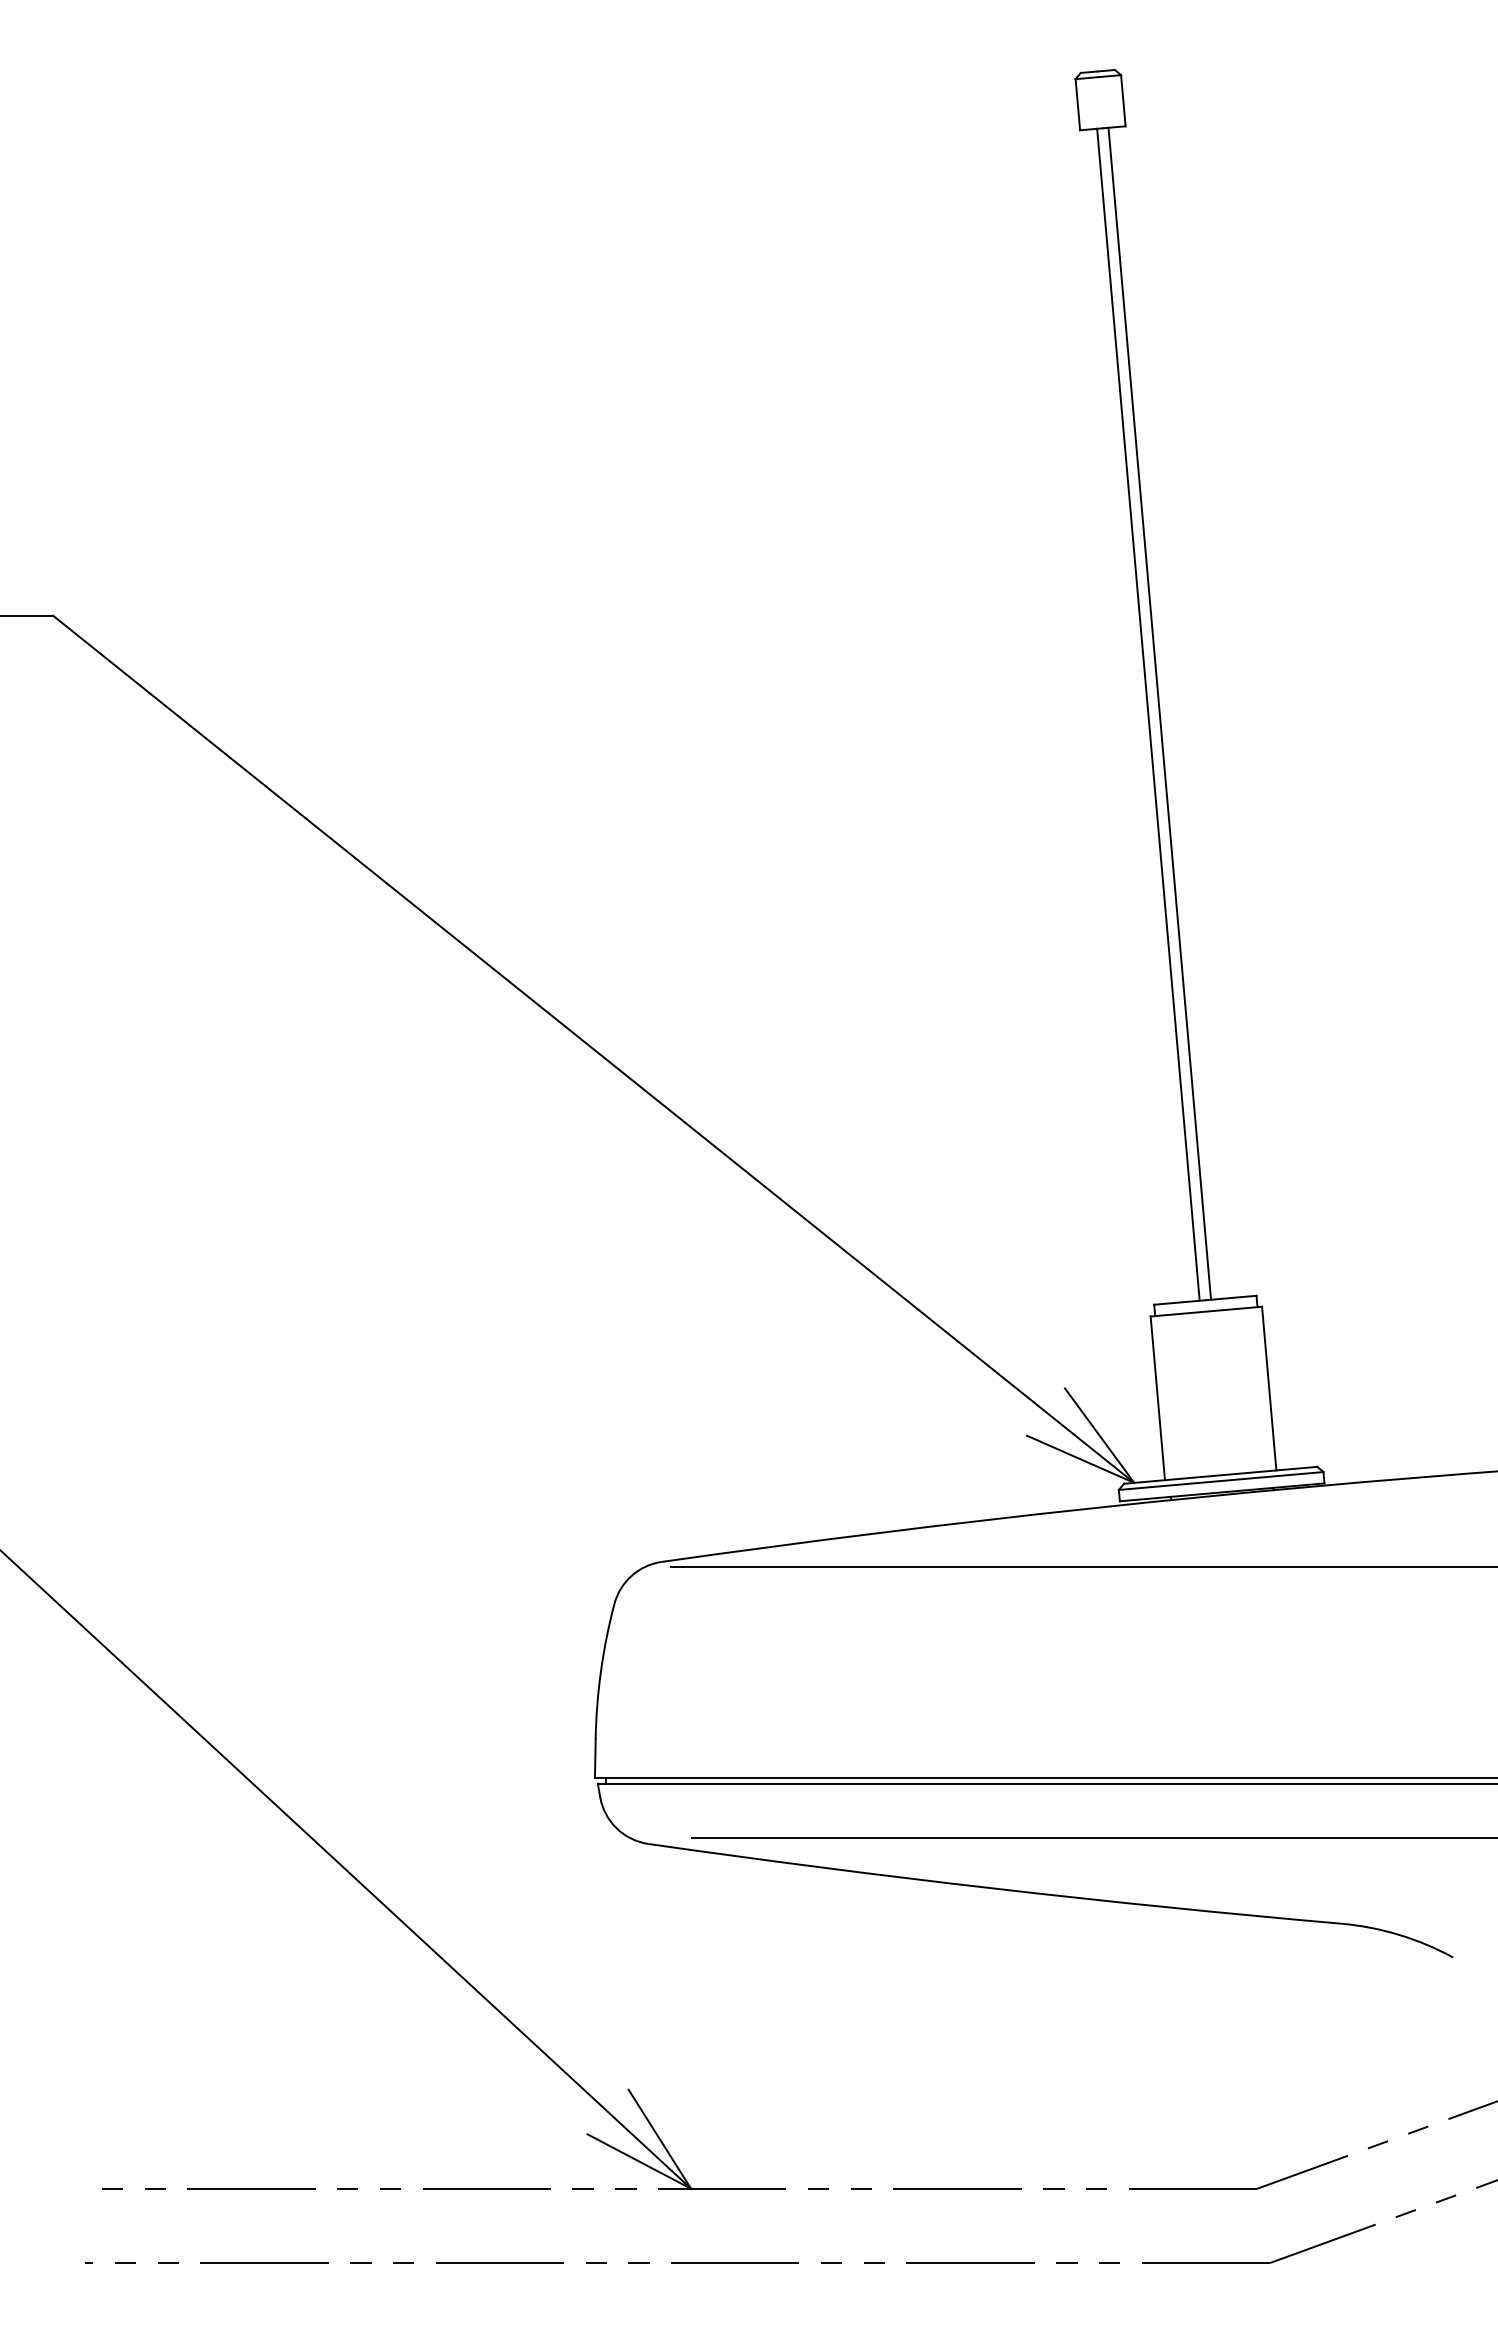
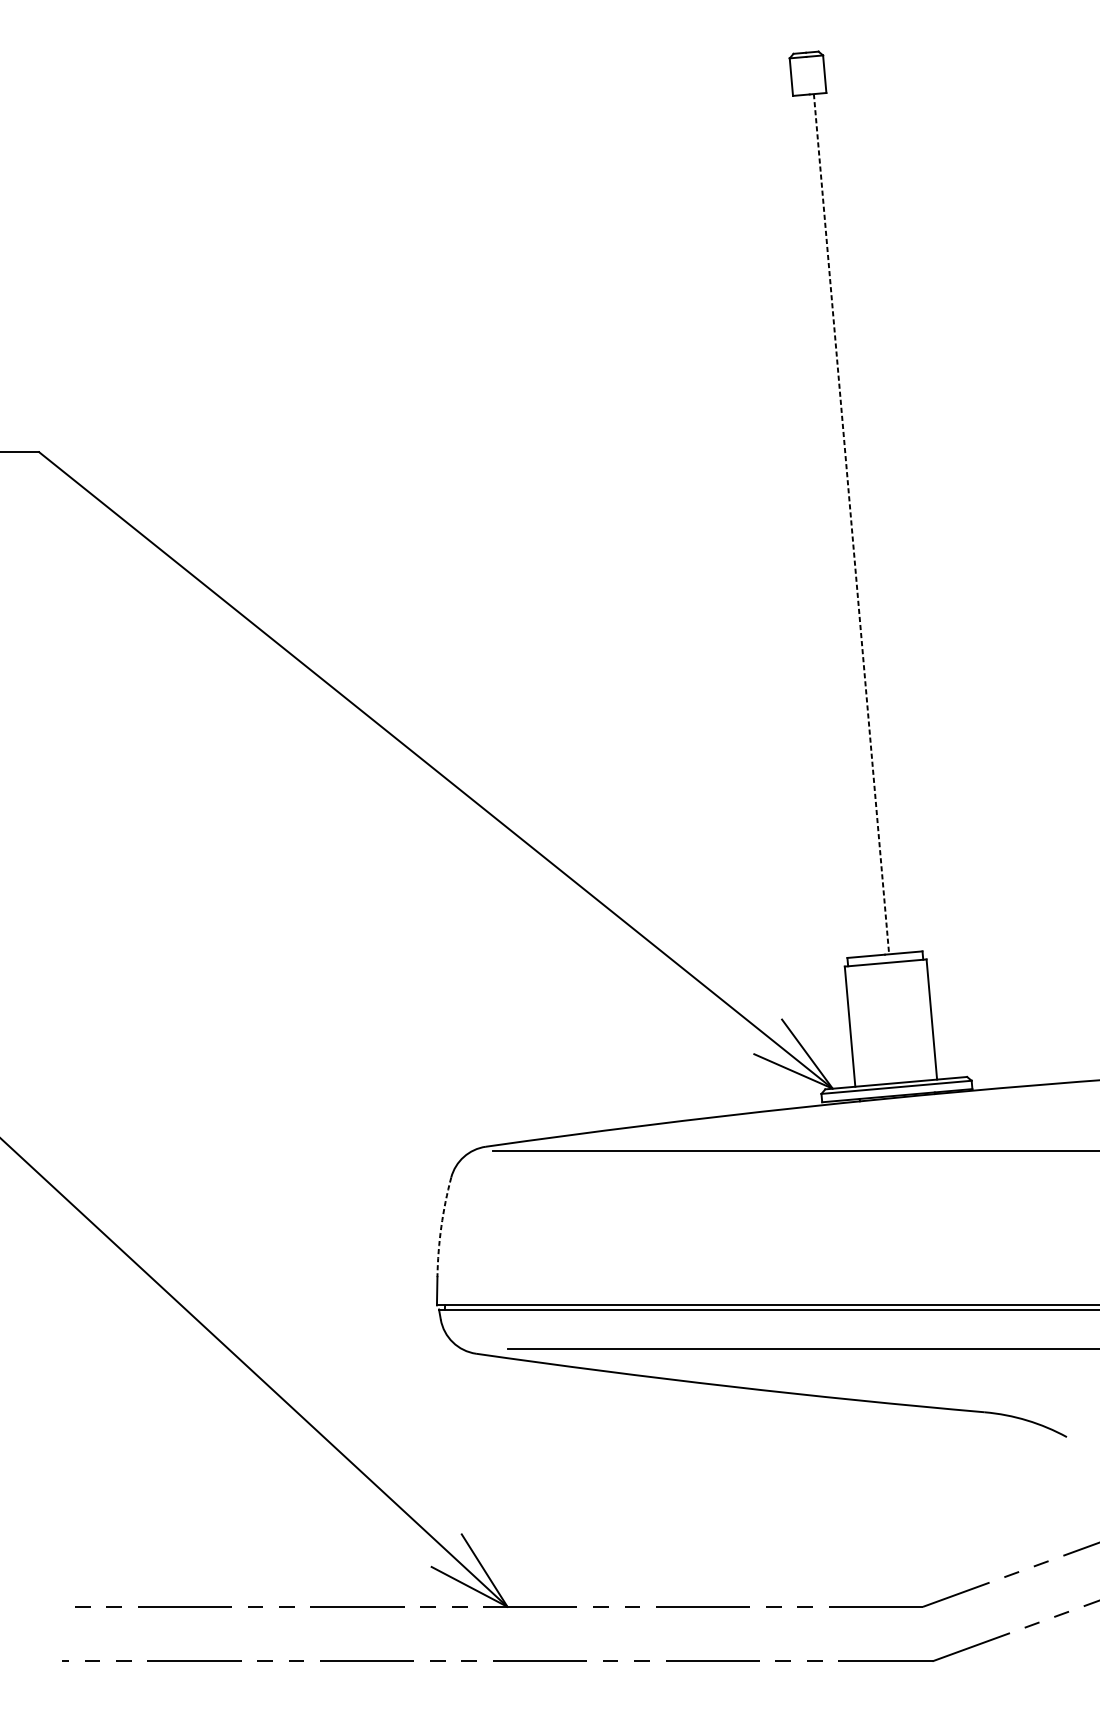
line: (1148, 714) -> (843, 524), removed
line: (1159, 714) -> (851, 524), solid -> dashed
arc: (600, 1671) -> (441, 1227), solid -> dashed

